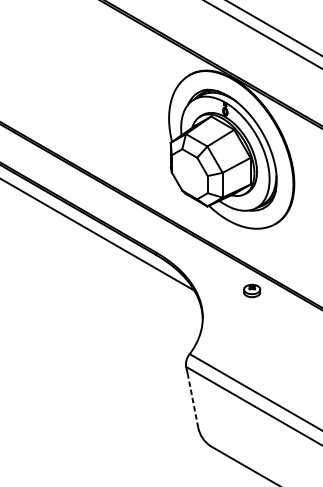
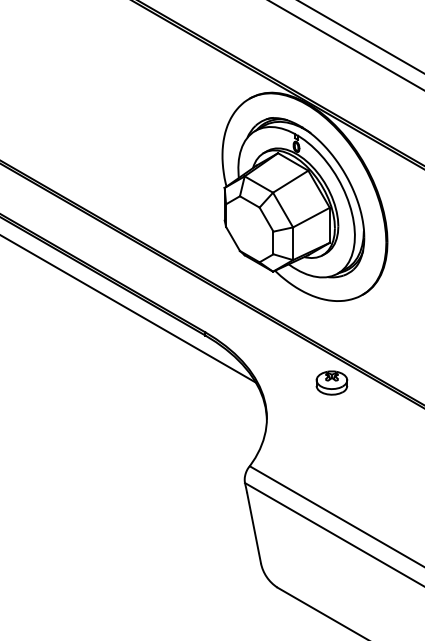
part: (251, 290) -> (331, 382), size x1.43
line: (193, 401) -> (254, 528), dashed -> solid

